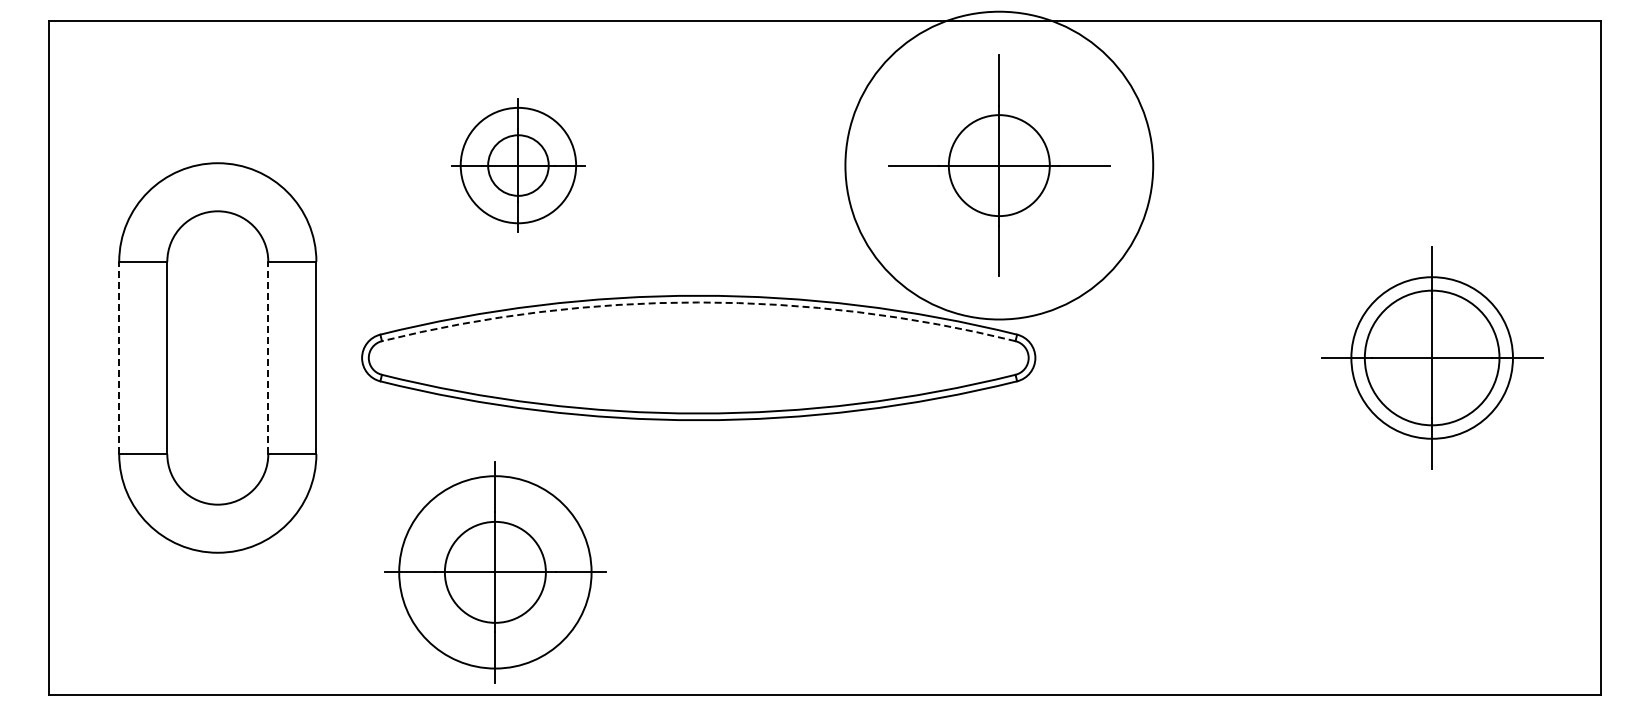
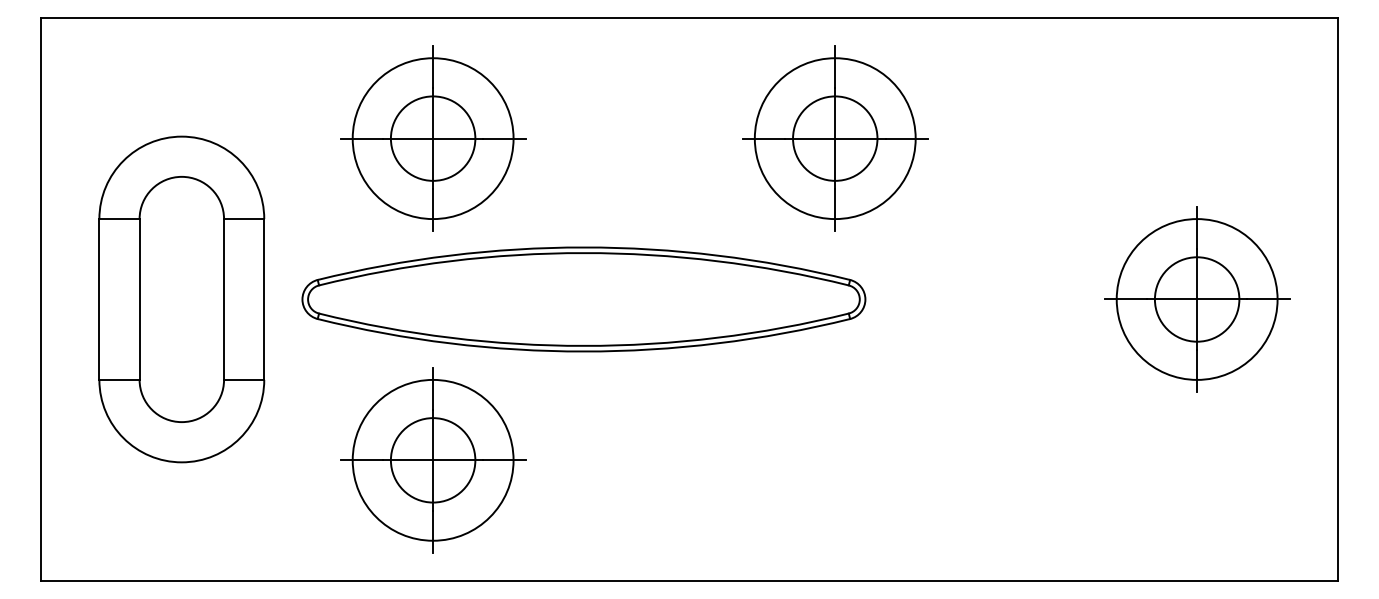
part: (518, 165) -> (433, 138), size x1.67
circle: (999, 165) -> (835, 138), size x0.62
arc: (698, 302) -> (583, 253), dashed -> solid
line: (119, 357) -> (99, 299), dashed -> solid
line: (268, 357) -> (224, 299), dashed -> solid
circle: (1431, 357) -> (1196, 299), size x0.62
circle: (1431, 357) -> (1196, 299), size x1.43
part: (495, 572) -> (433, 460), moved

